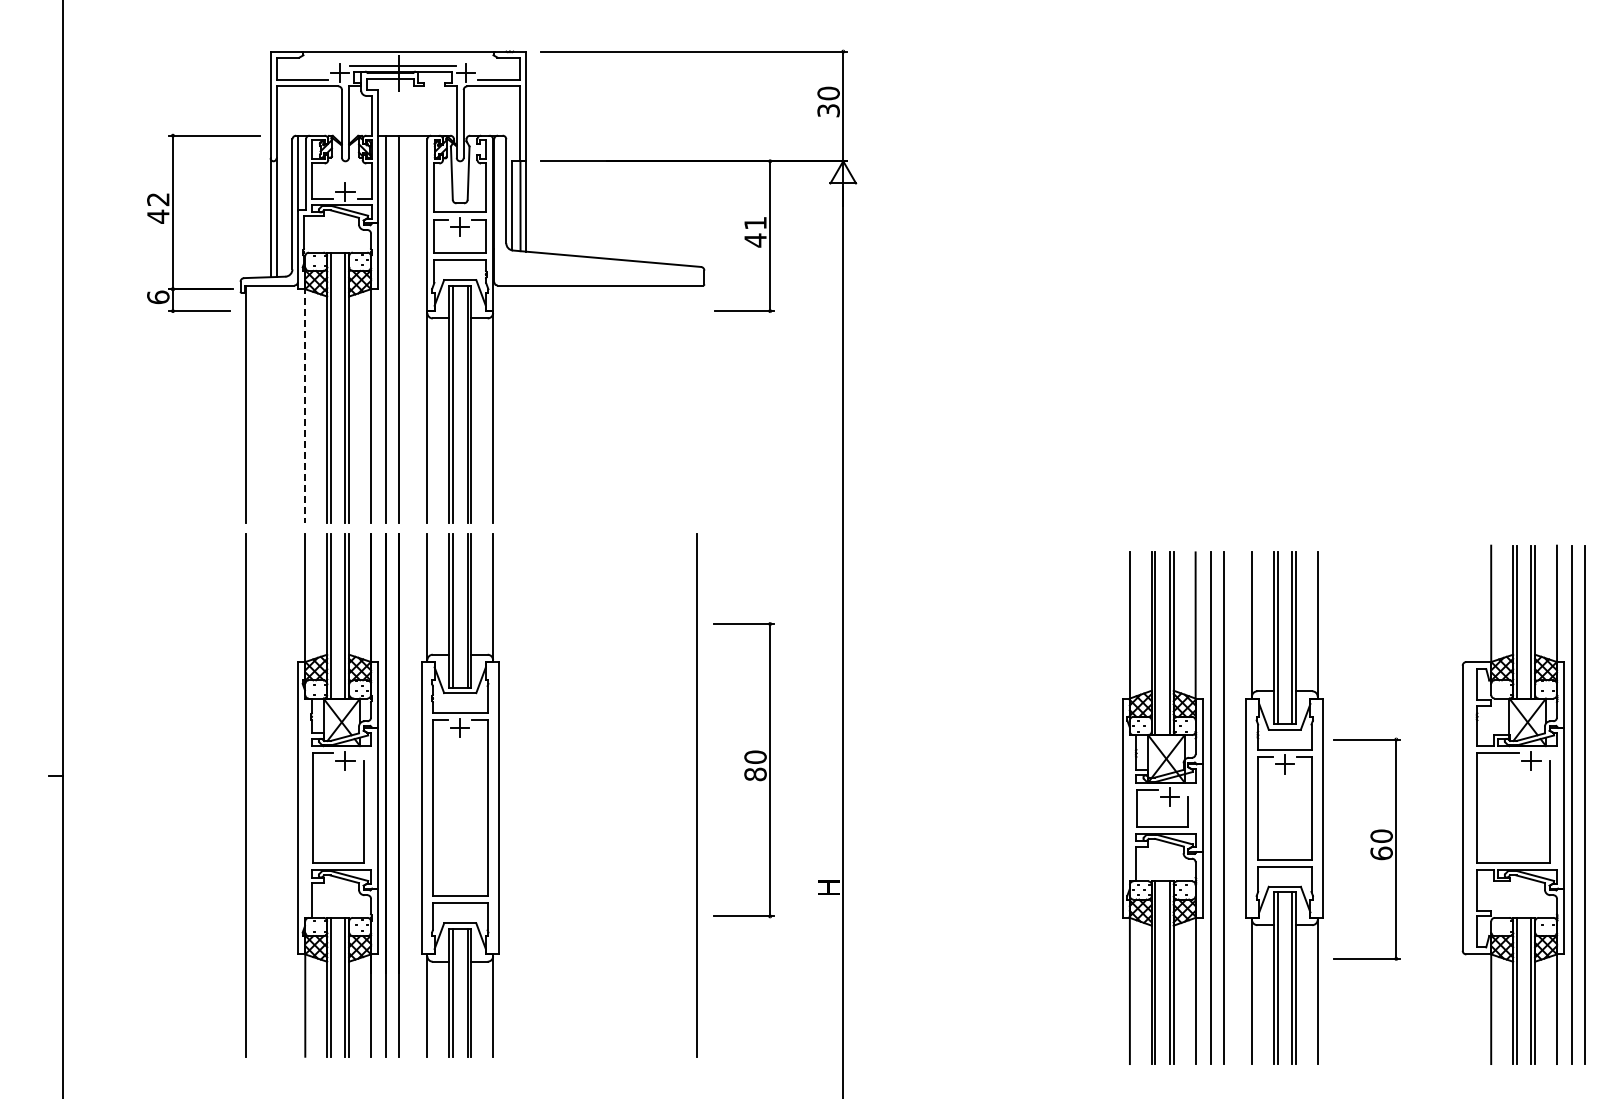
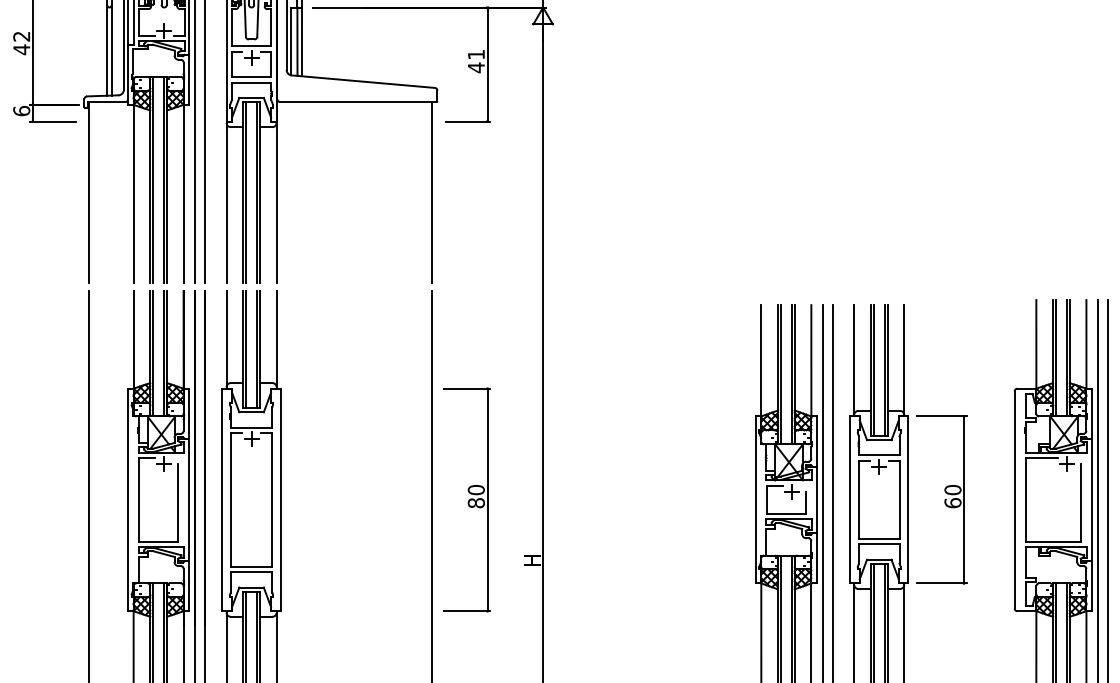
line: (697, 404) -> (432, 192), added
line: (305, 405) -> (133, 193), dashed -> solid
part: (743, 770) -> (467, 500), moved
part: (1366, 848) -> (941, 499), moved

